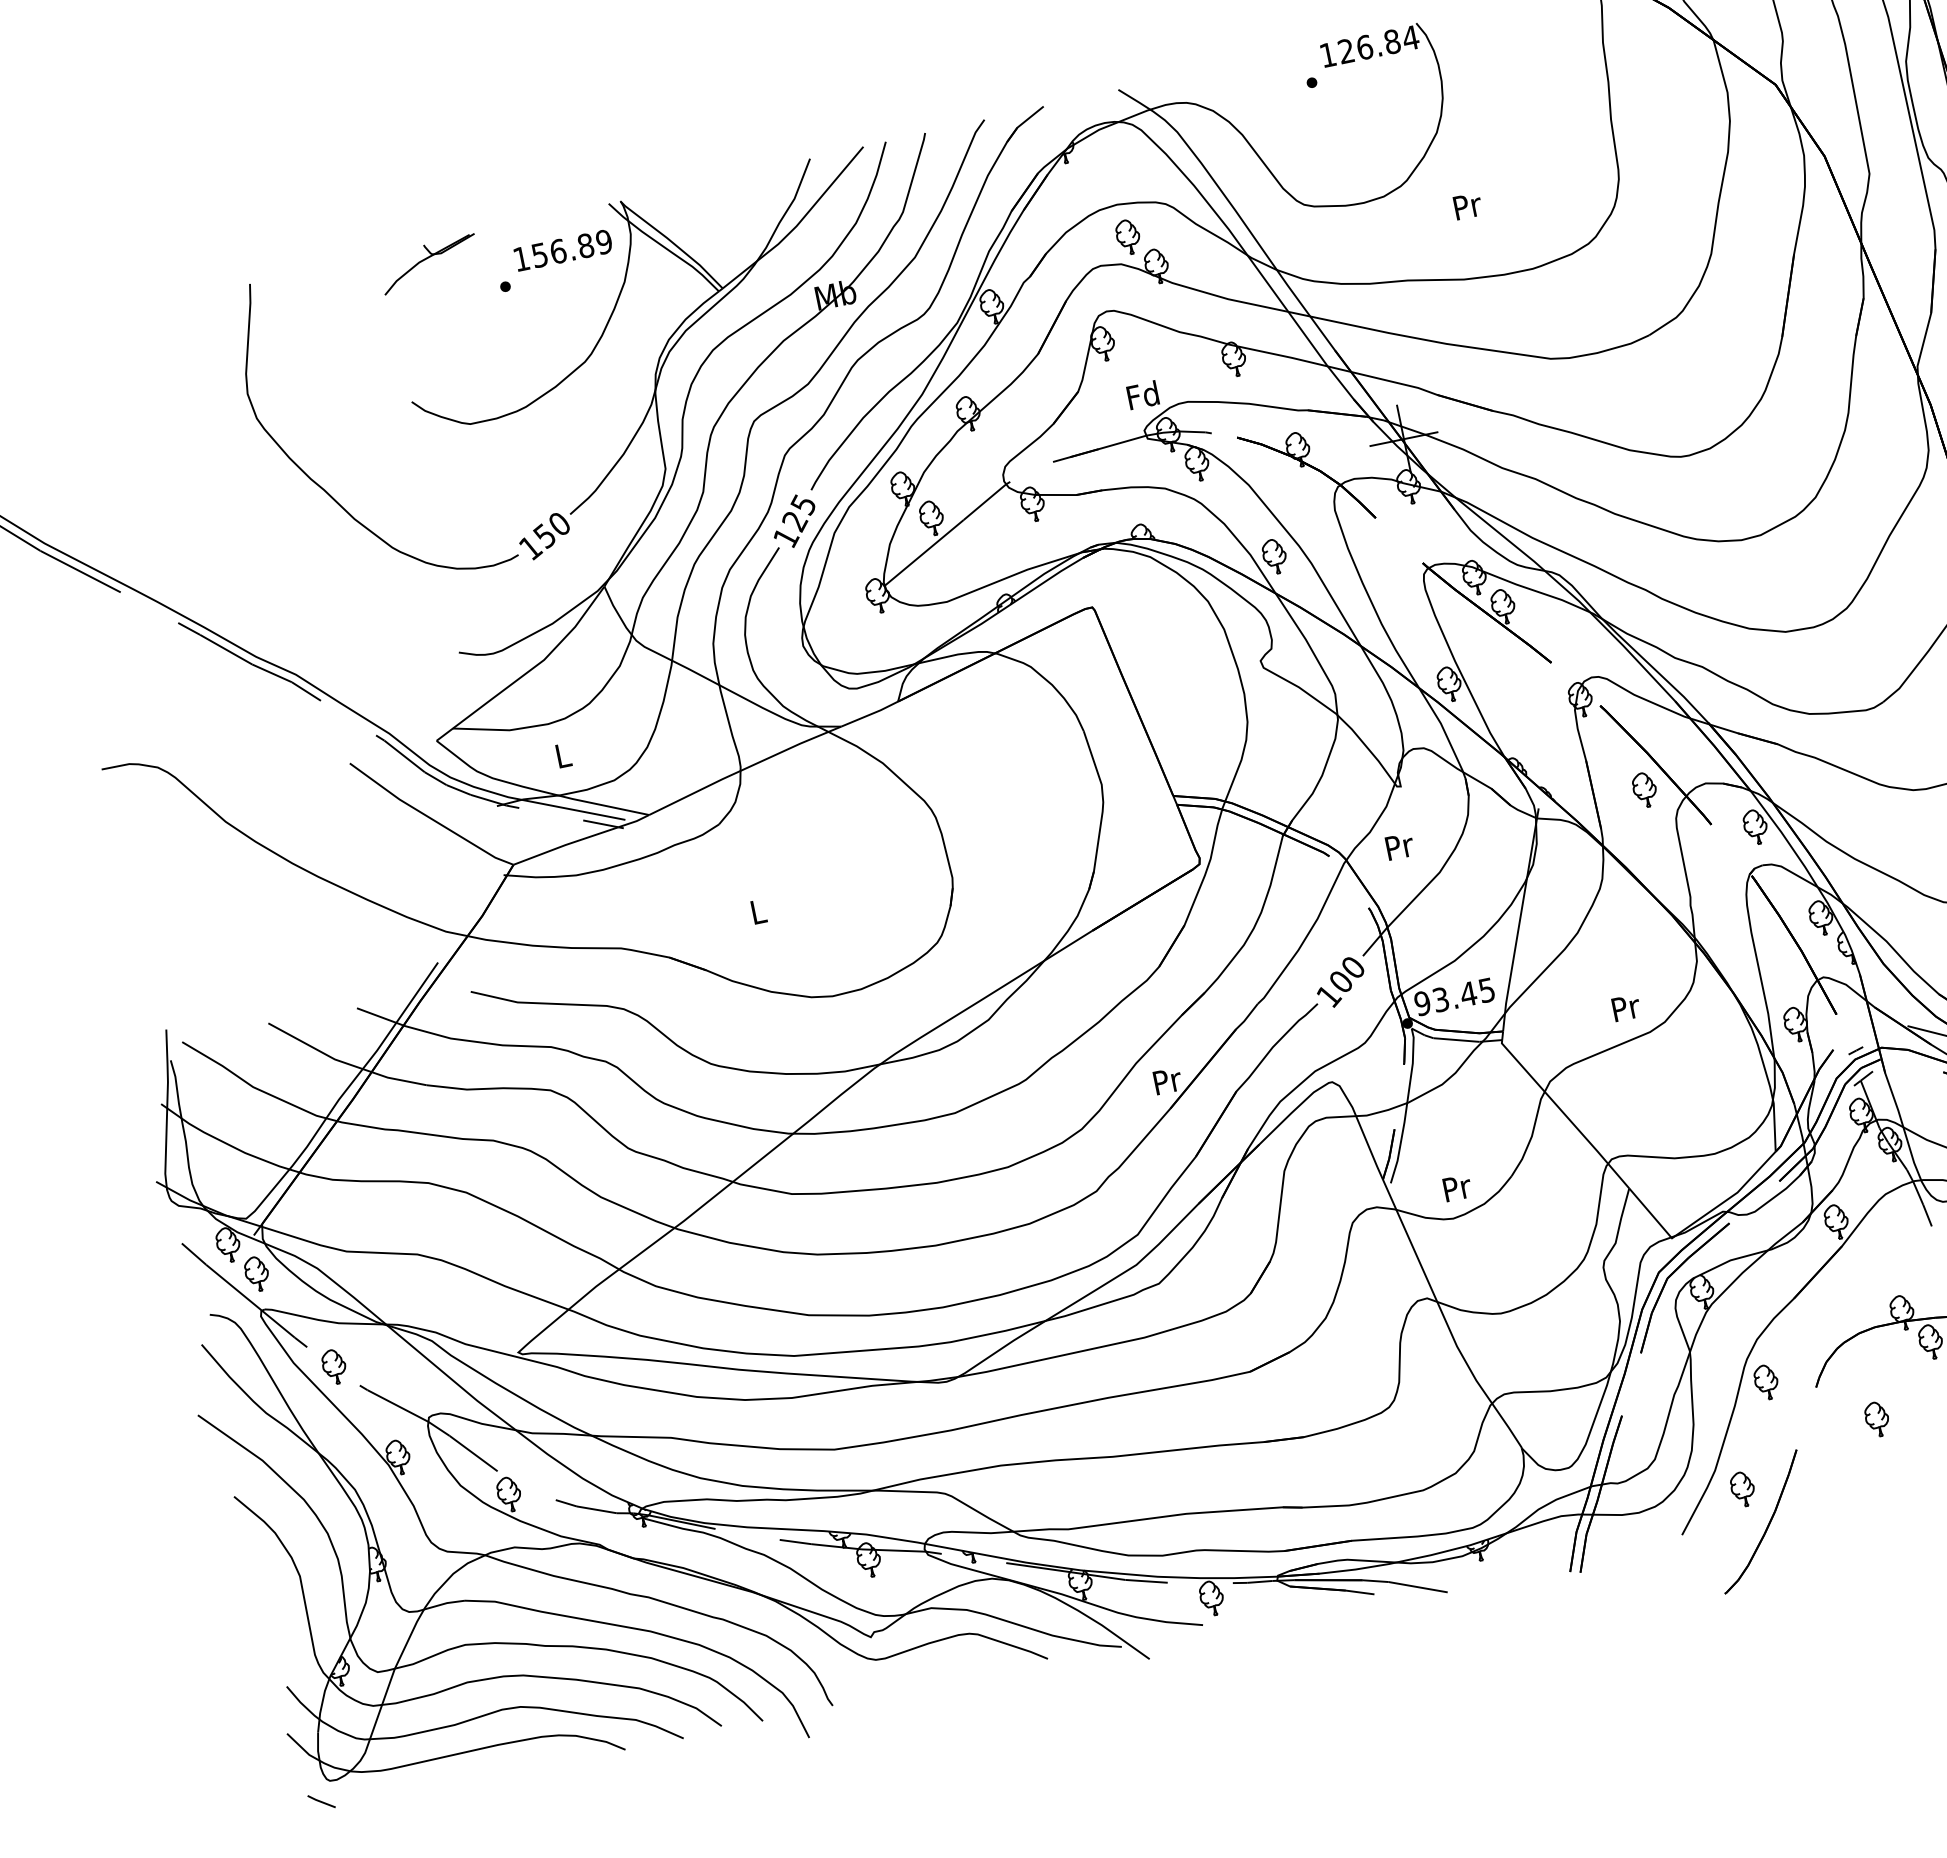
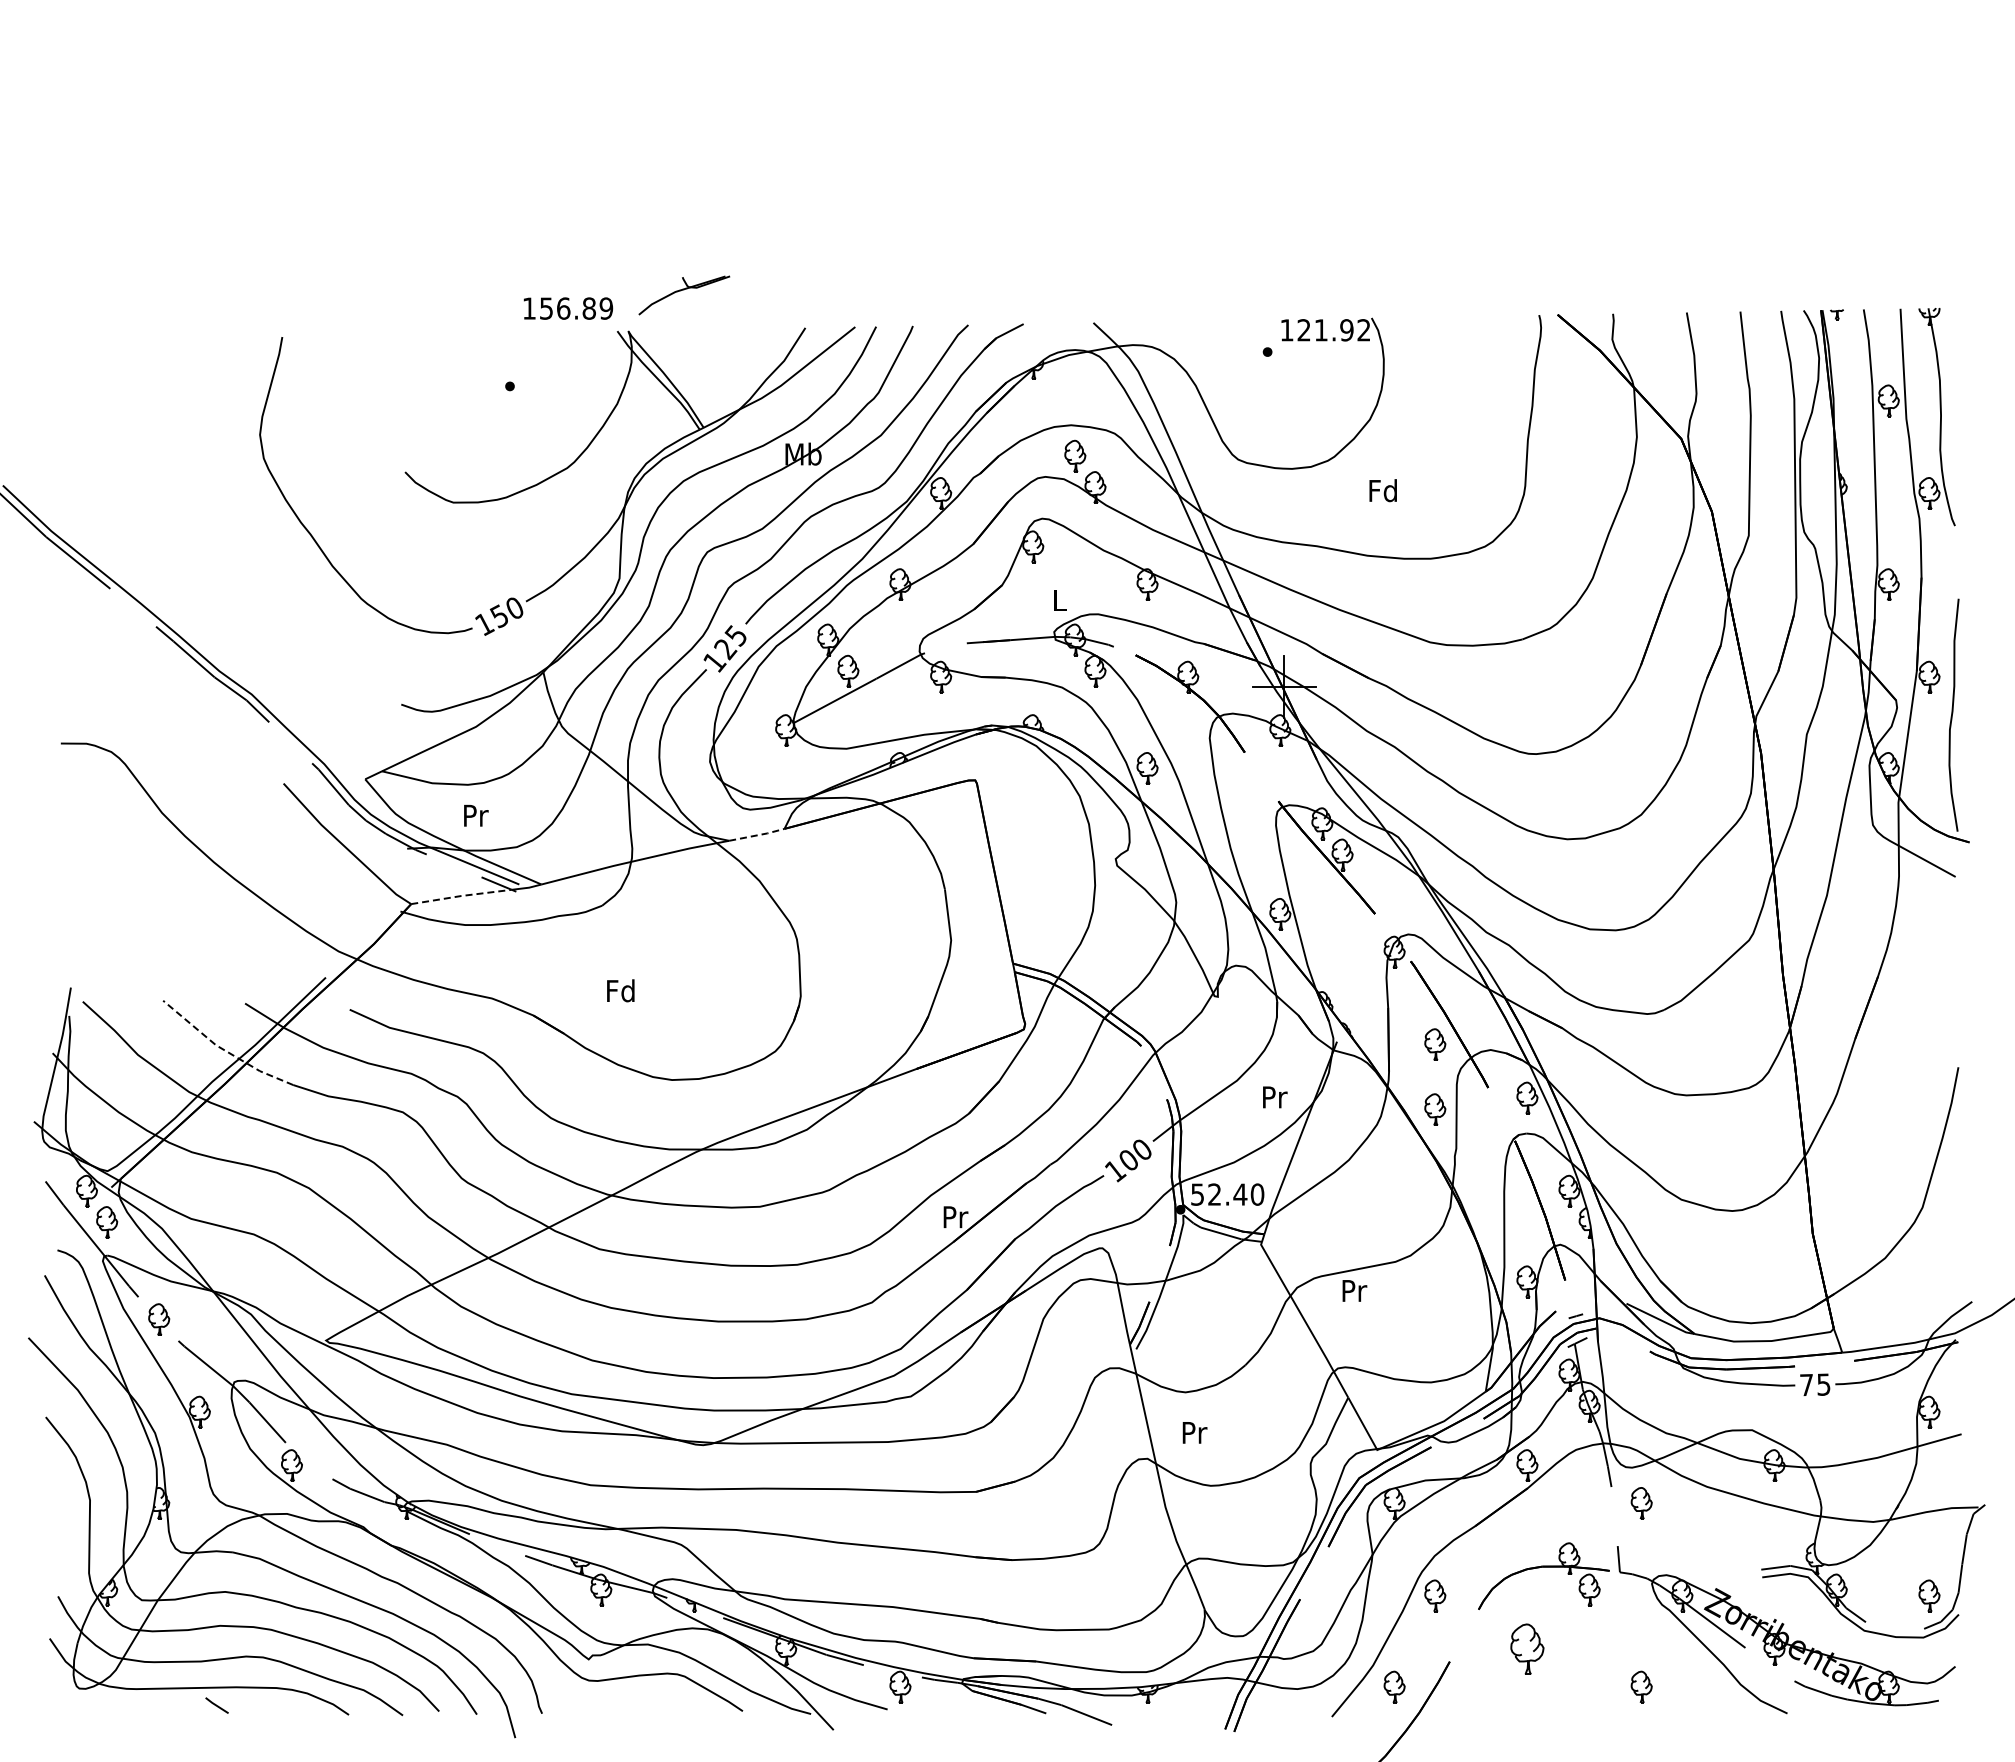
text: (1387, 43) -> (1342, 330), 126.84 -> 121.92
text: (1465, 206) -> (1382, 490), Pr -> Fd
text: (563, 250) -> (568, 308), moved
part: (429, 264) -> (684, 295), moved
text: (1142, 394) -> (1059, 599), Fd -> L
line: (870, 714) -> (757, 835), solid -> dashed
text: (564, 755) -> (476, 815), L -> Pr
line: (565, 845) -> (461, 896), solid -> dashed
text: (1400, 846) -> (1275, 1097), moved
part: (1659, 859) -> (1435, 1109), added
text: (757, 911) -> (620, 990), L -> Fd
text: (1454, 996) -> (1227, 1194), 93.45 -> 52.40
text: (1625, 1007) -> (1354, 1290), moved
line: (343, 1062) -> (223, 1049), solid -> dashed
text: (1456, 1187) -> (1194, 1432), moved
part: (1877, 1419) -> (1527, 1649), size x1.6
line: (320, 1801) -> (216, 1705), moved

